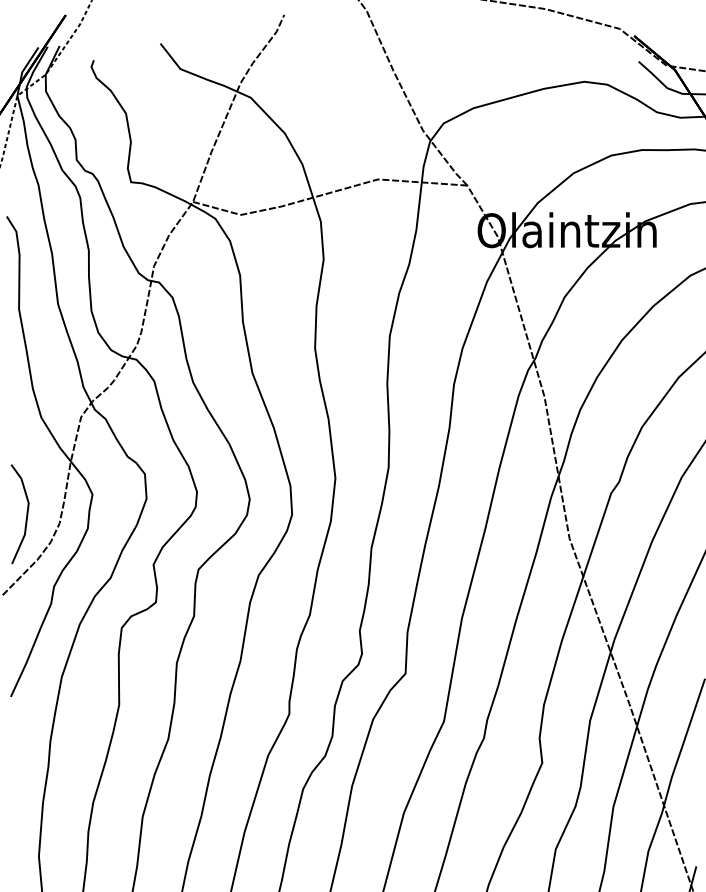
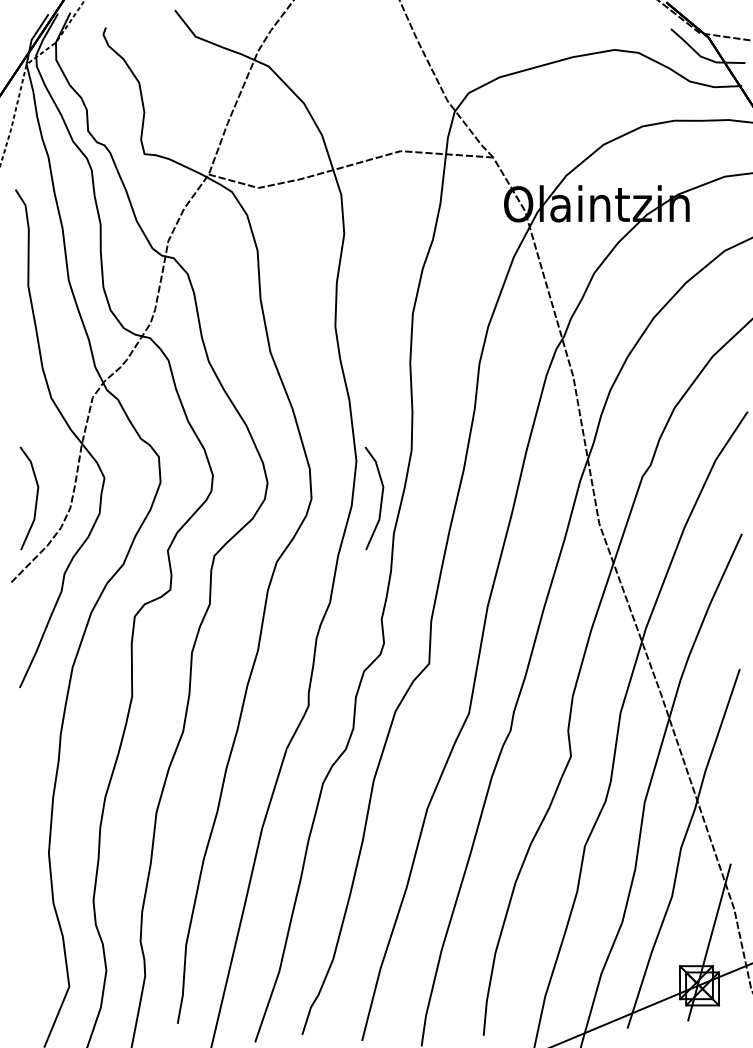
line: (358, 515) -> (380, 499), added

